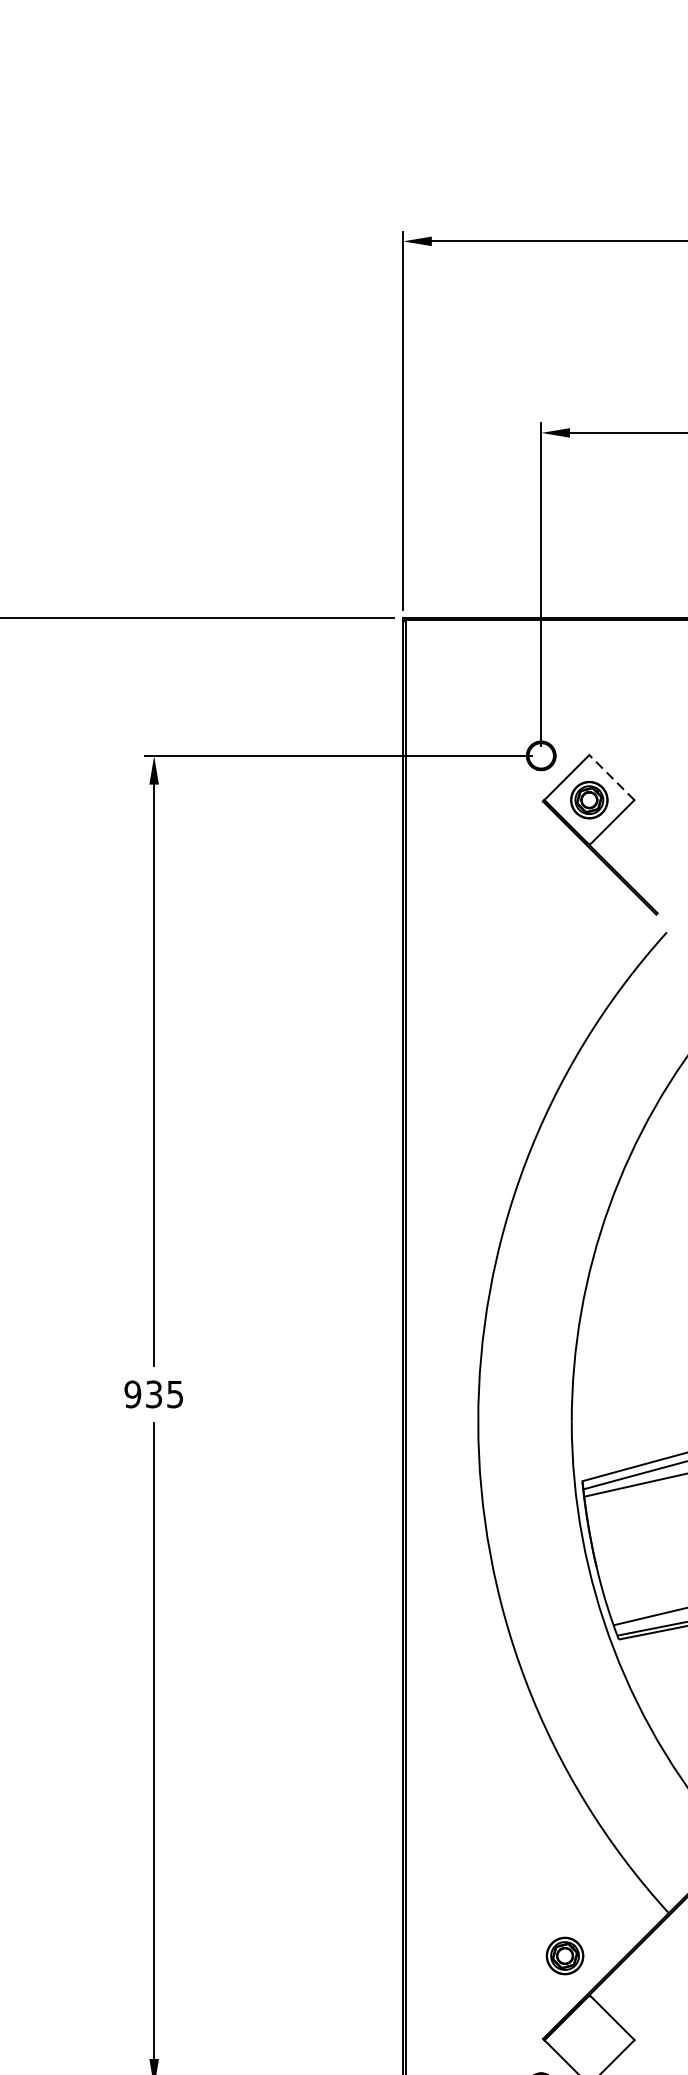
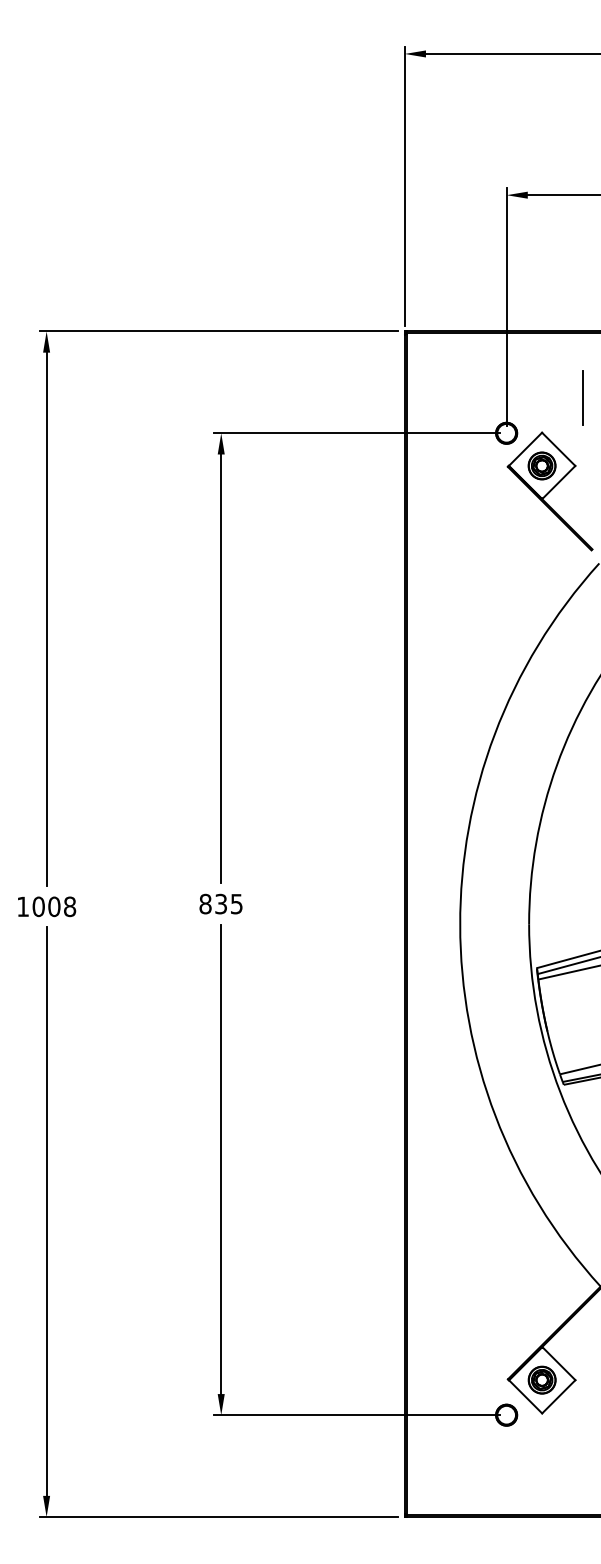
line: (644, 707) -> (582, 397), added
line: (611, 777) -> (558, 449), dashed -> solid
text: (132, 1394) -> (205, 904), 935 -> 835
part: (564, 1955) -> (541, 1379), moved

